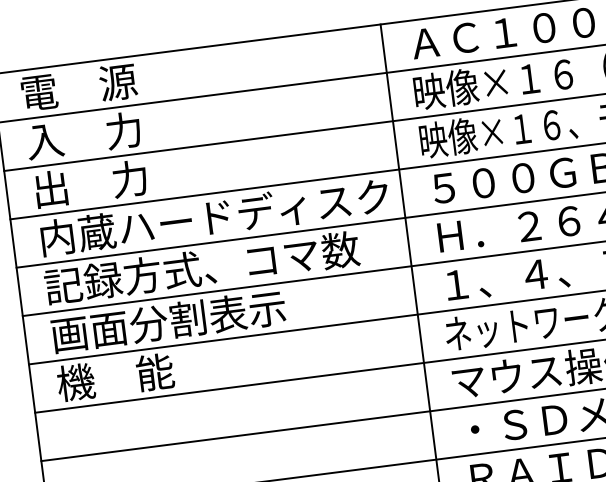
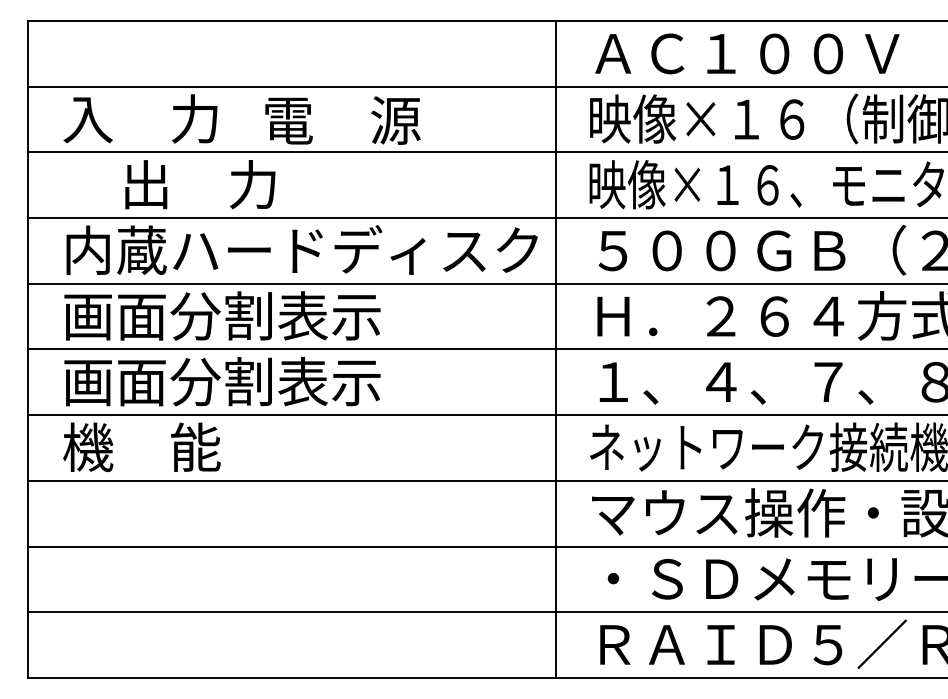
text: (78, 87) -> (342, 120), moved
text: (91, 183) -> (200, 184), moved
text: (202, 267) -> (276, 315), 記録方式、コマ数 -> 画面分割表示

